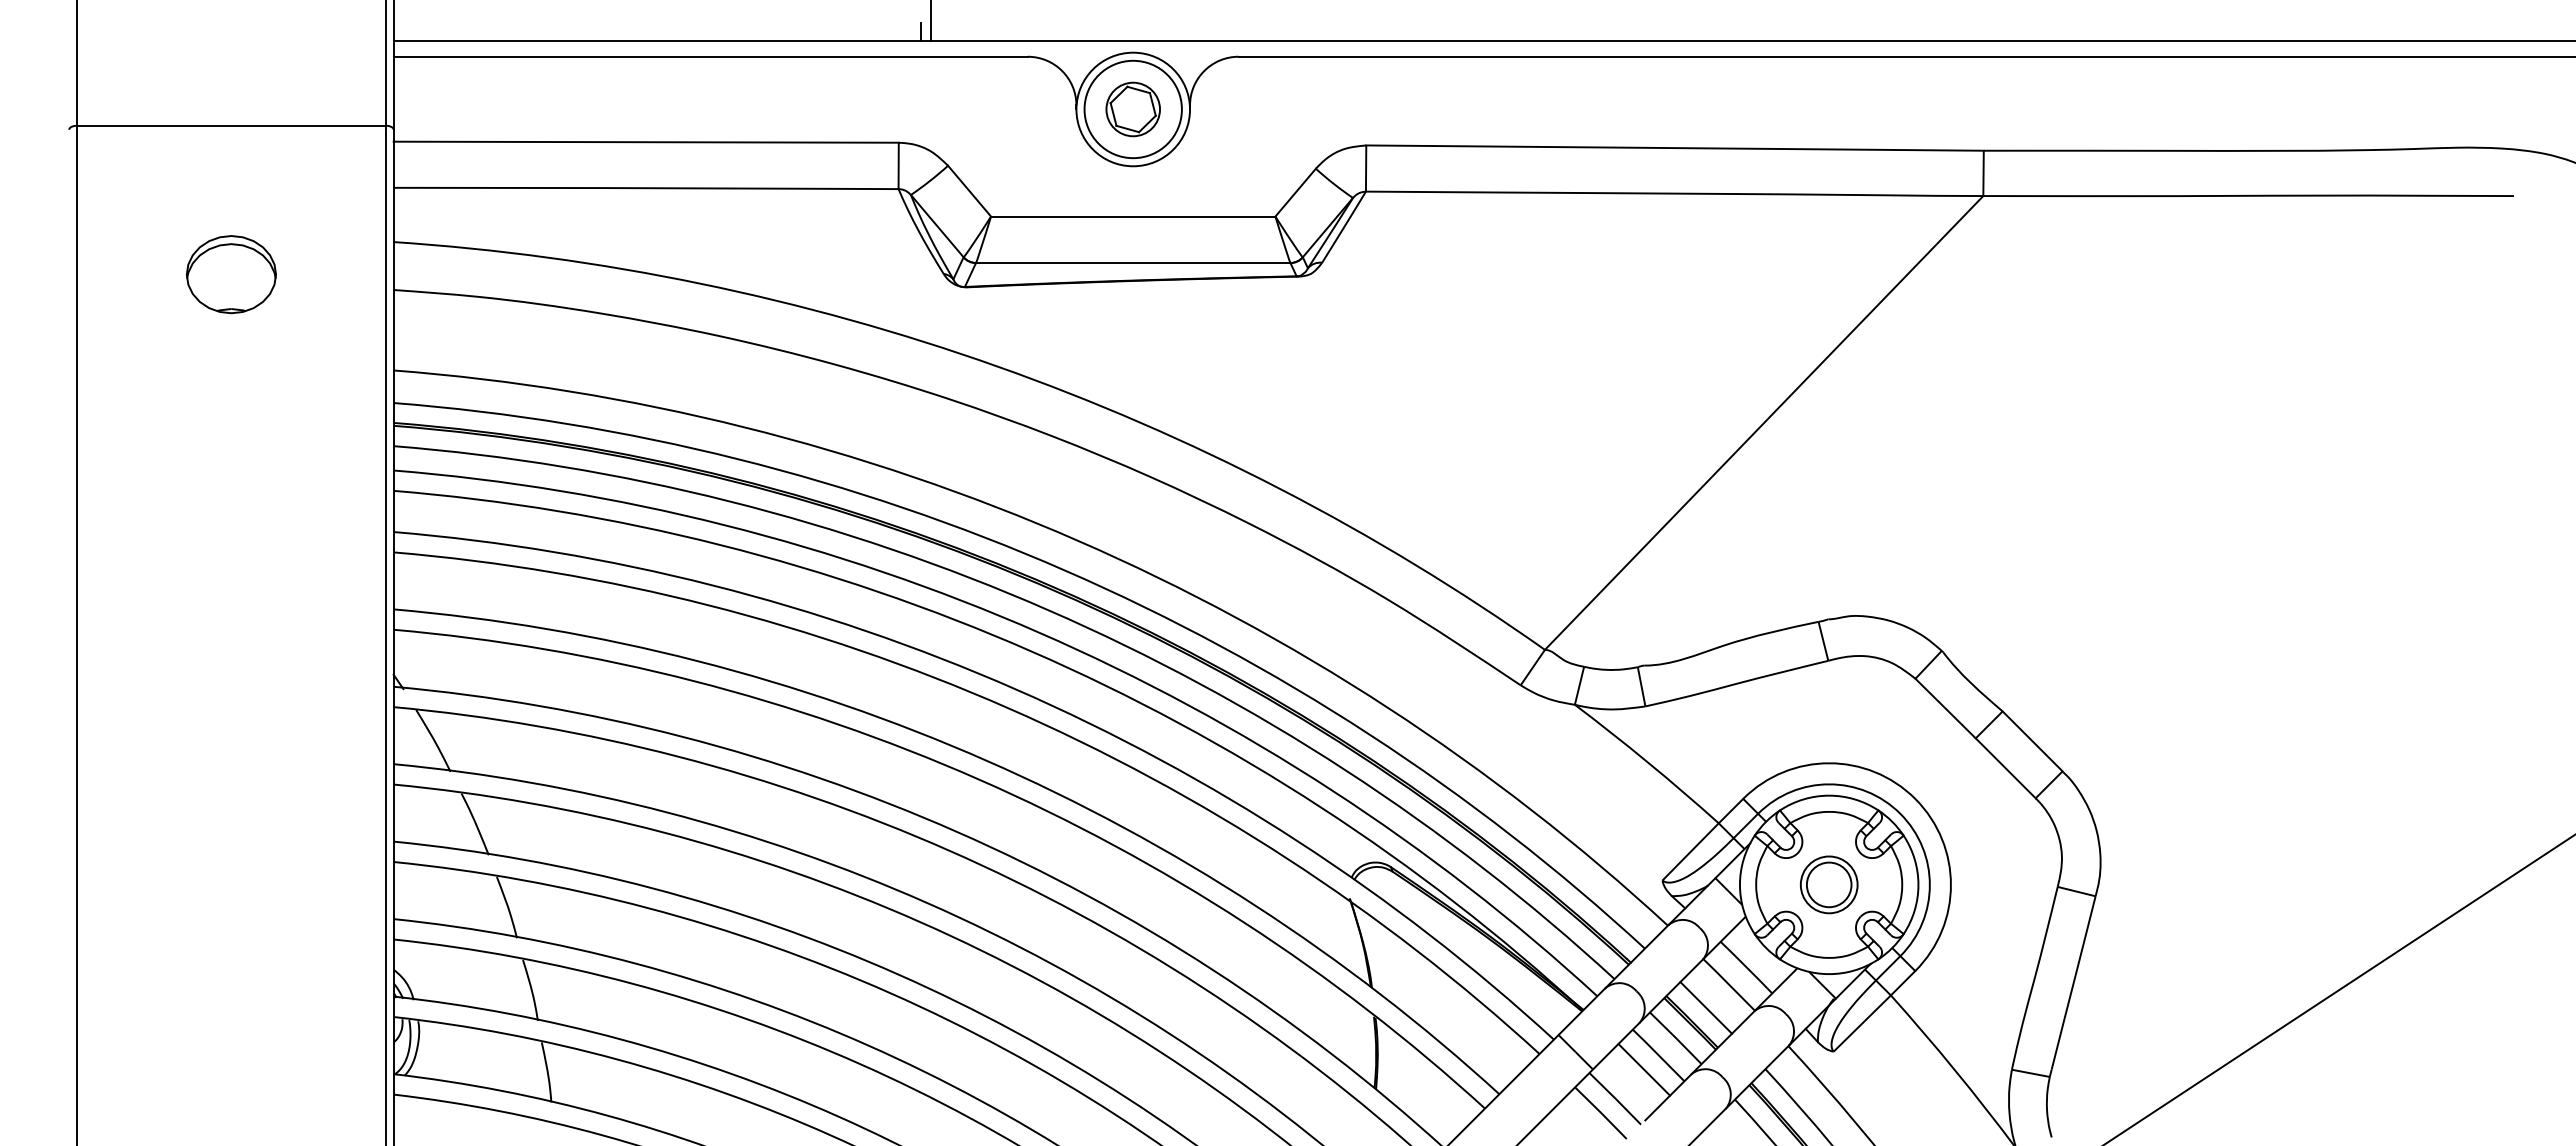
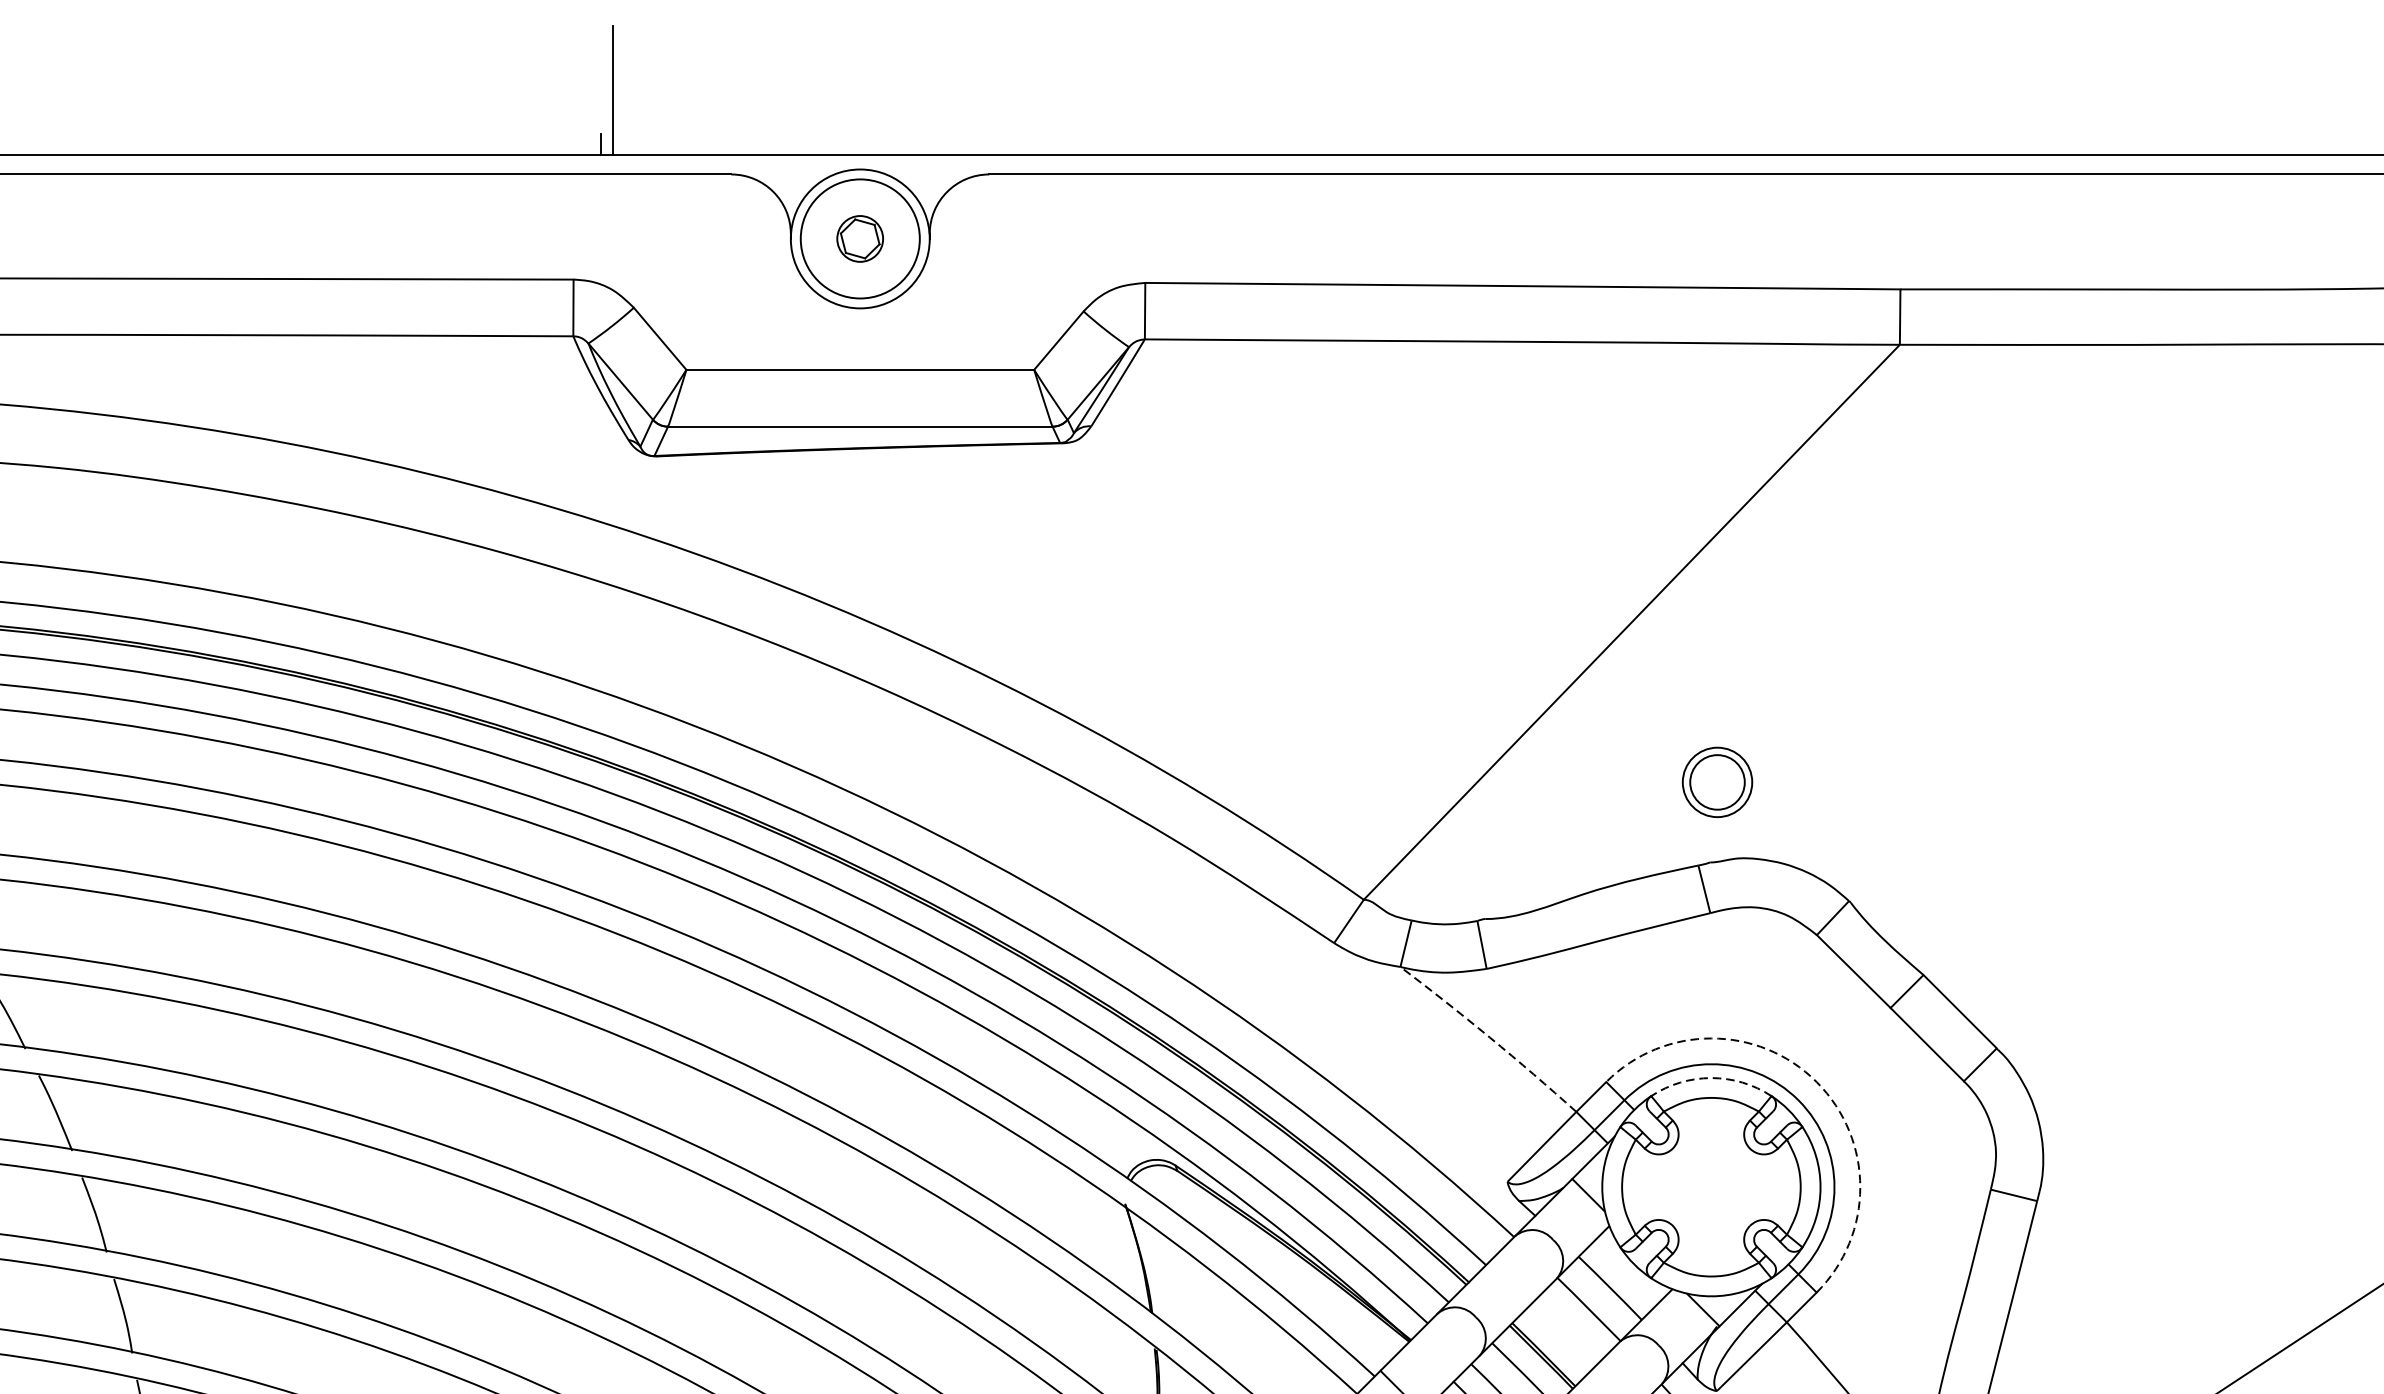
part: (1132, 109) -> (859, 238), size x0.7
arc: (1648, 762) -> (1490, 1037), solid -> dashed
arc: (1829, 795) -> (1711, 1077), solid -> dashed
arc: (1915, 798) -> (1816, 1081), solid -> dashed
part: (1828, 884) -> (1716, 781), moved
line: (1706, 1007) -> (1561, 1337), removed

